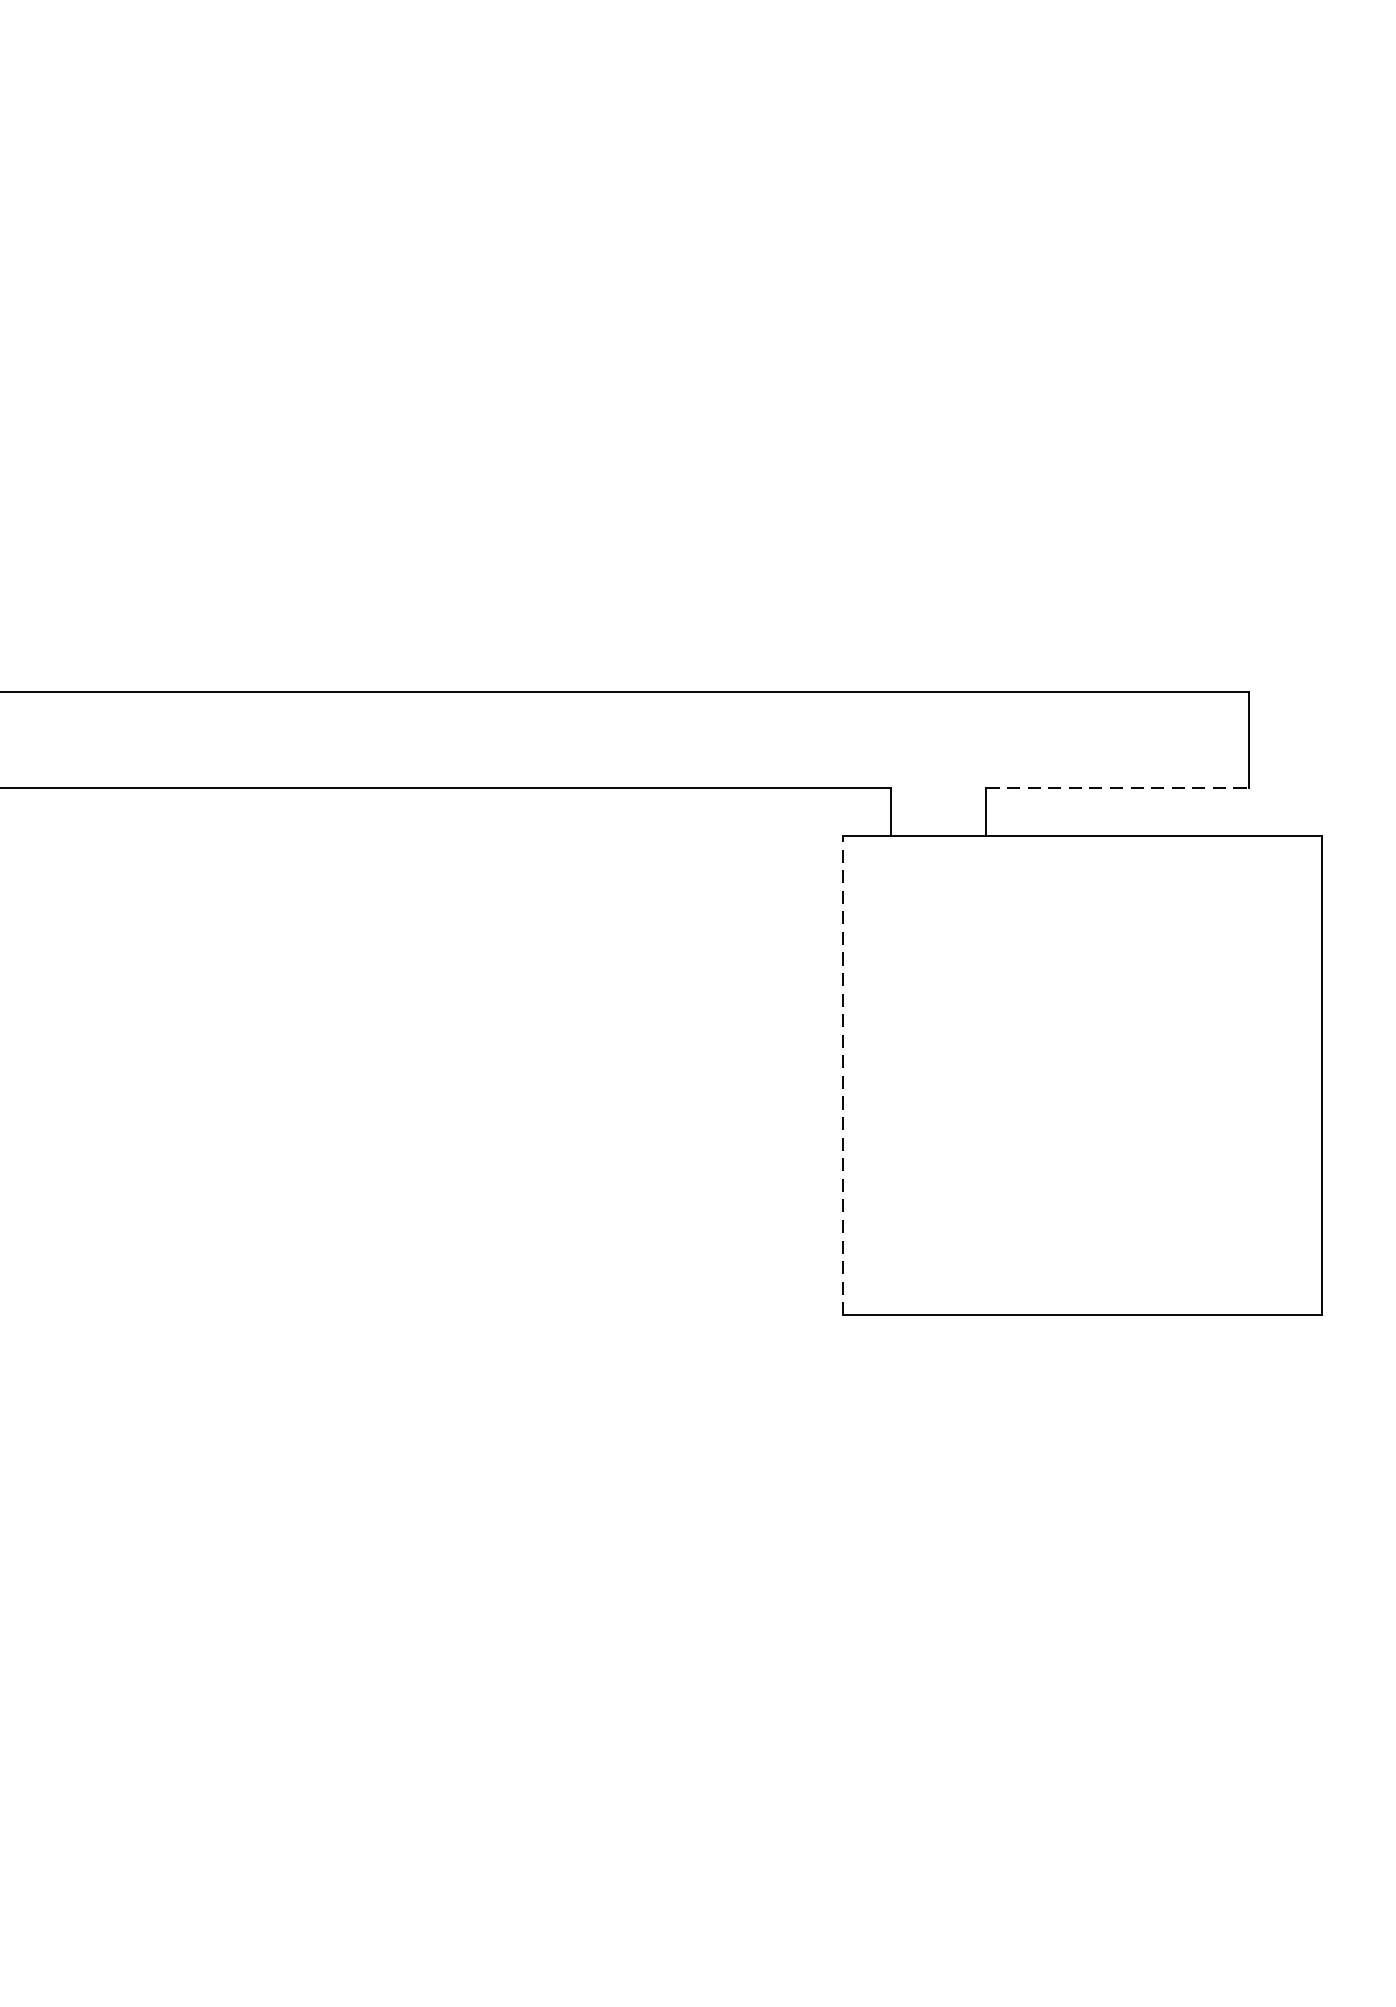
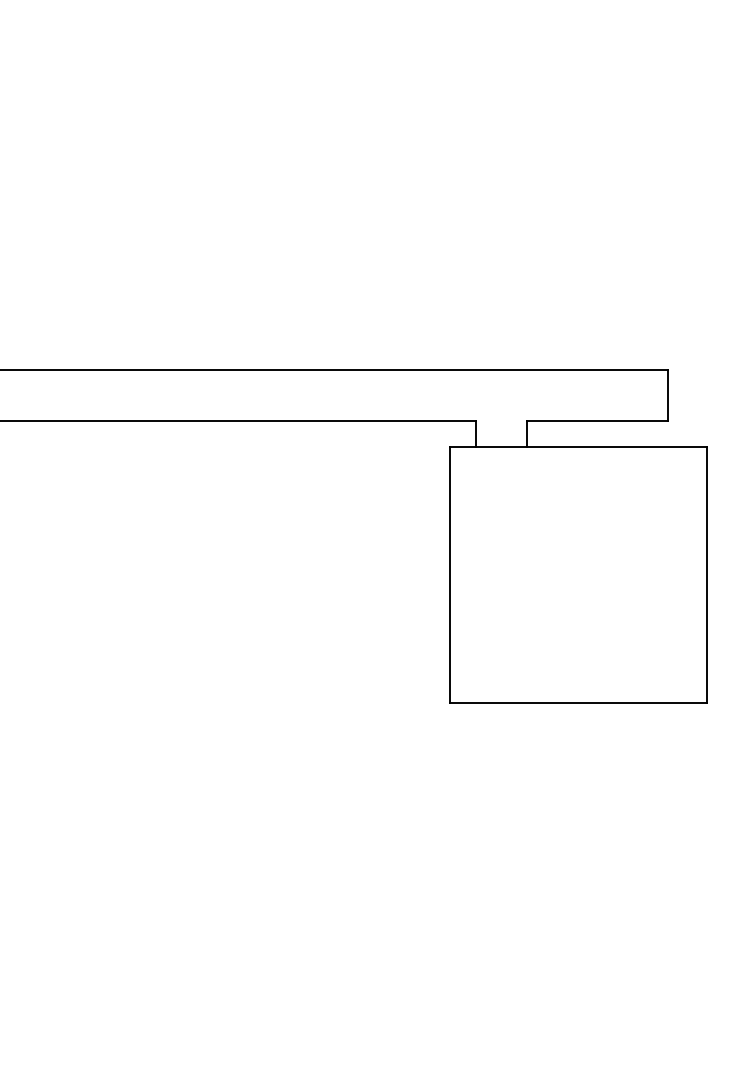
line: (1117, 788) -> (597, 421), dashed -> solid
line: (842, 1074) -> (450, 574), dashed -> solid

